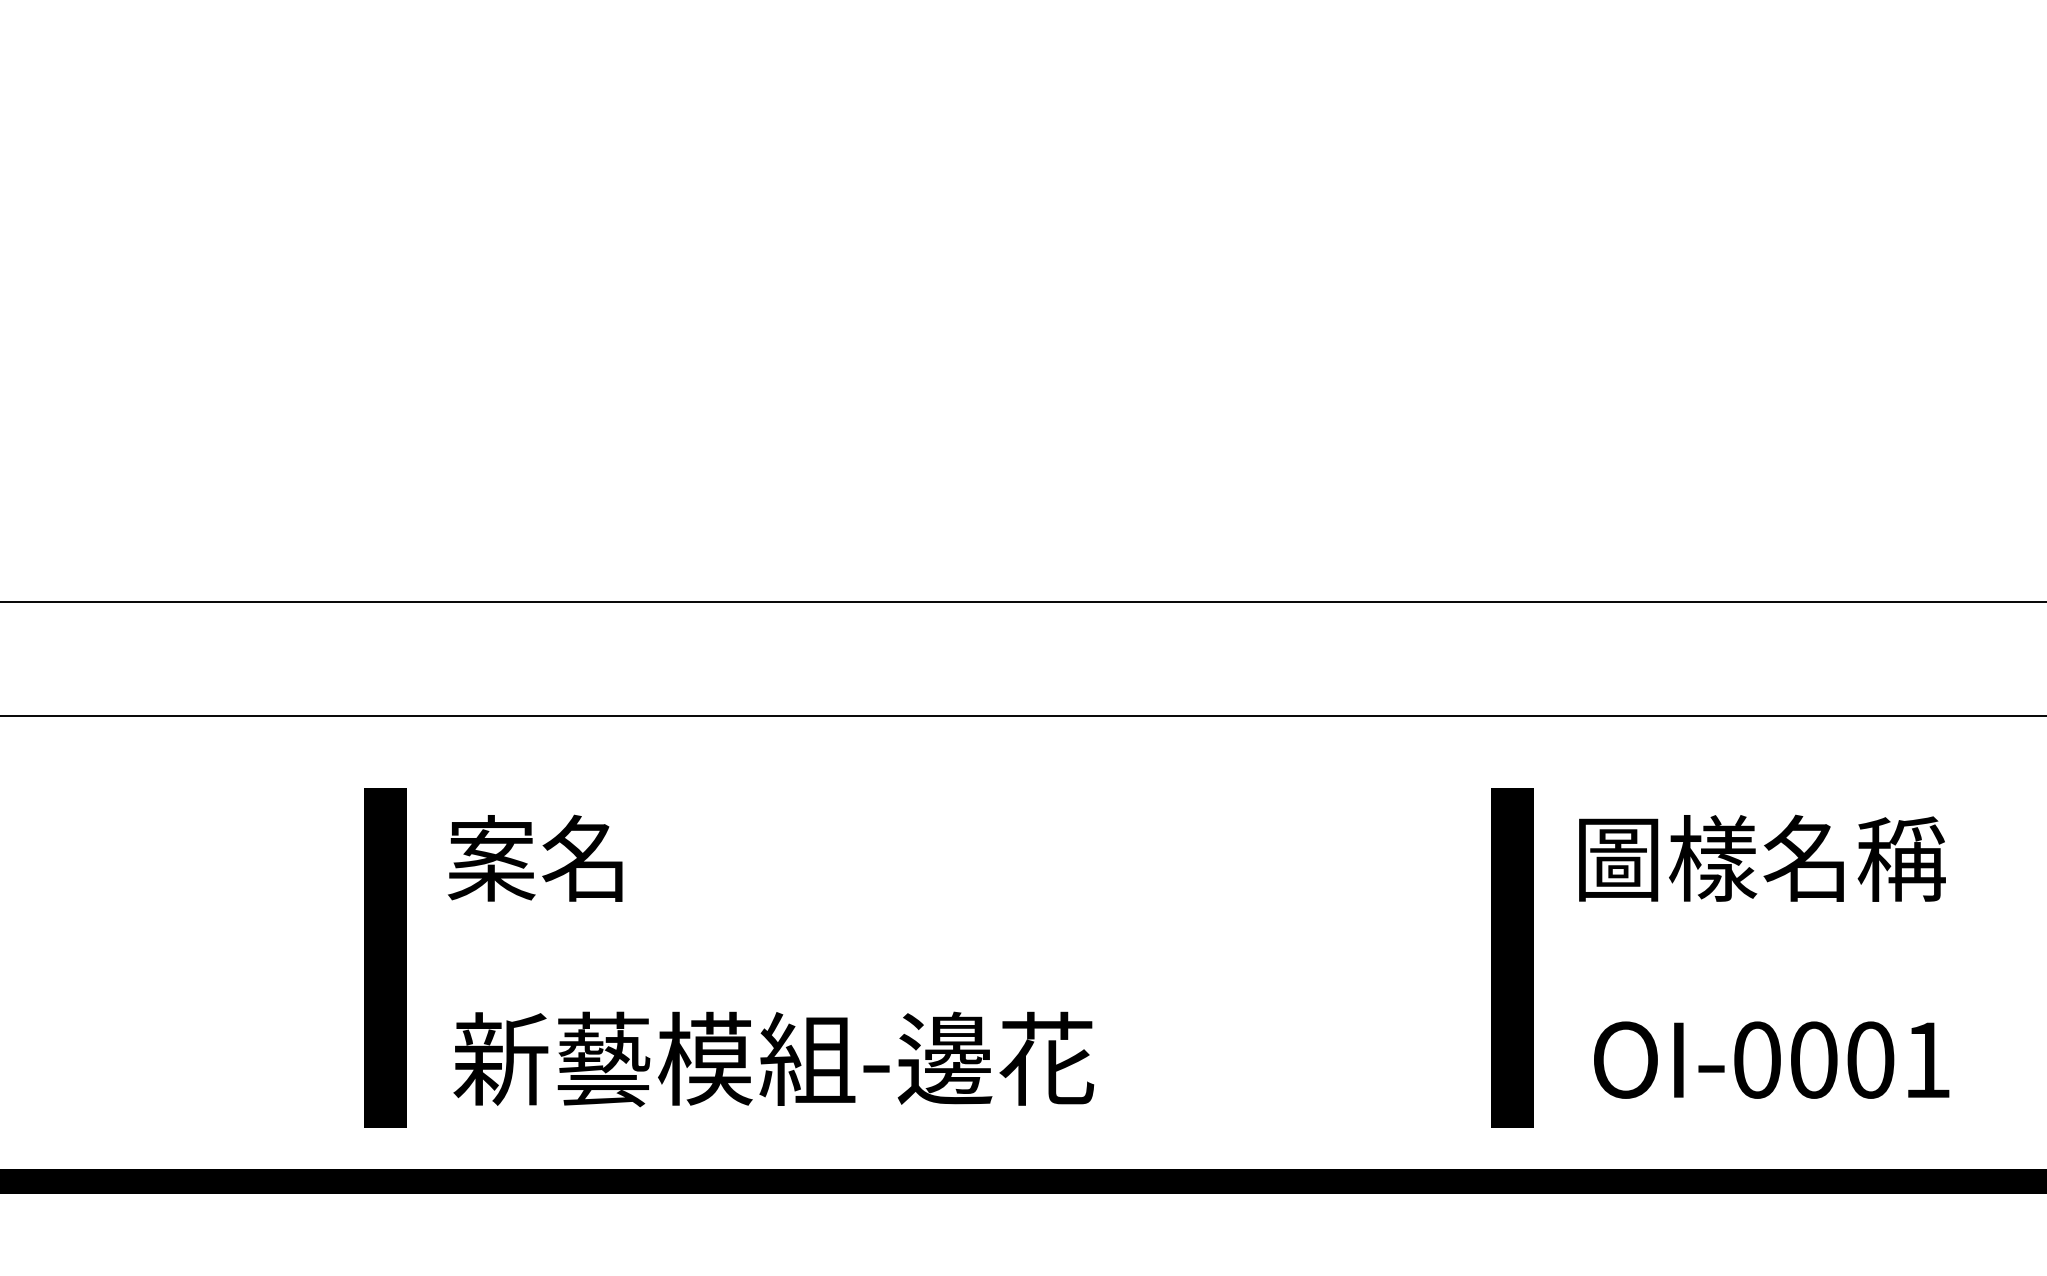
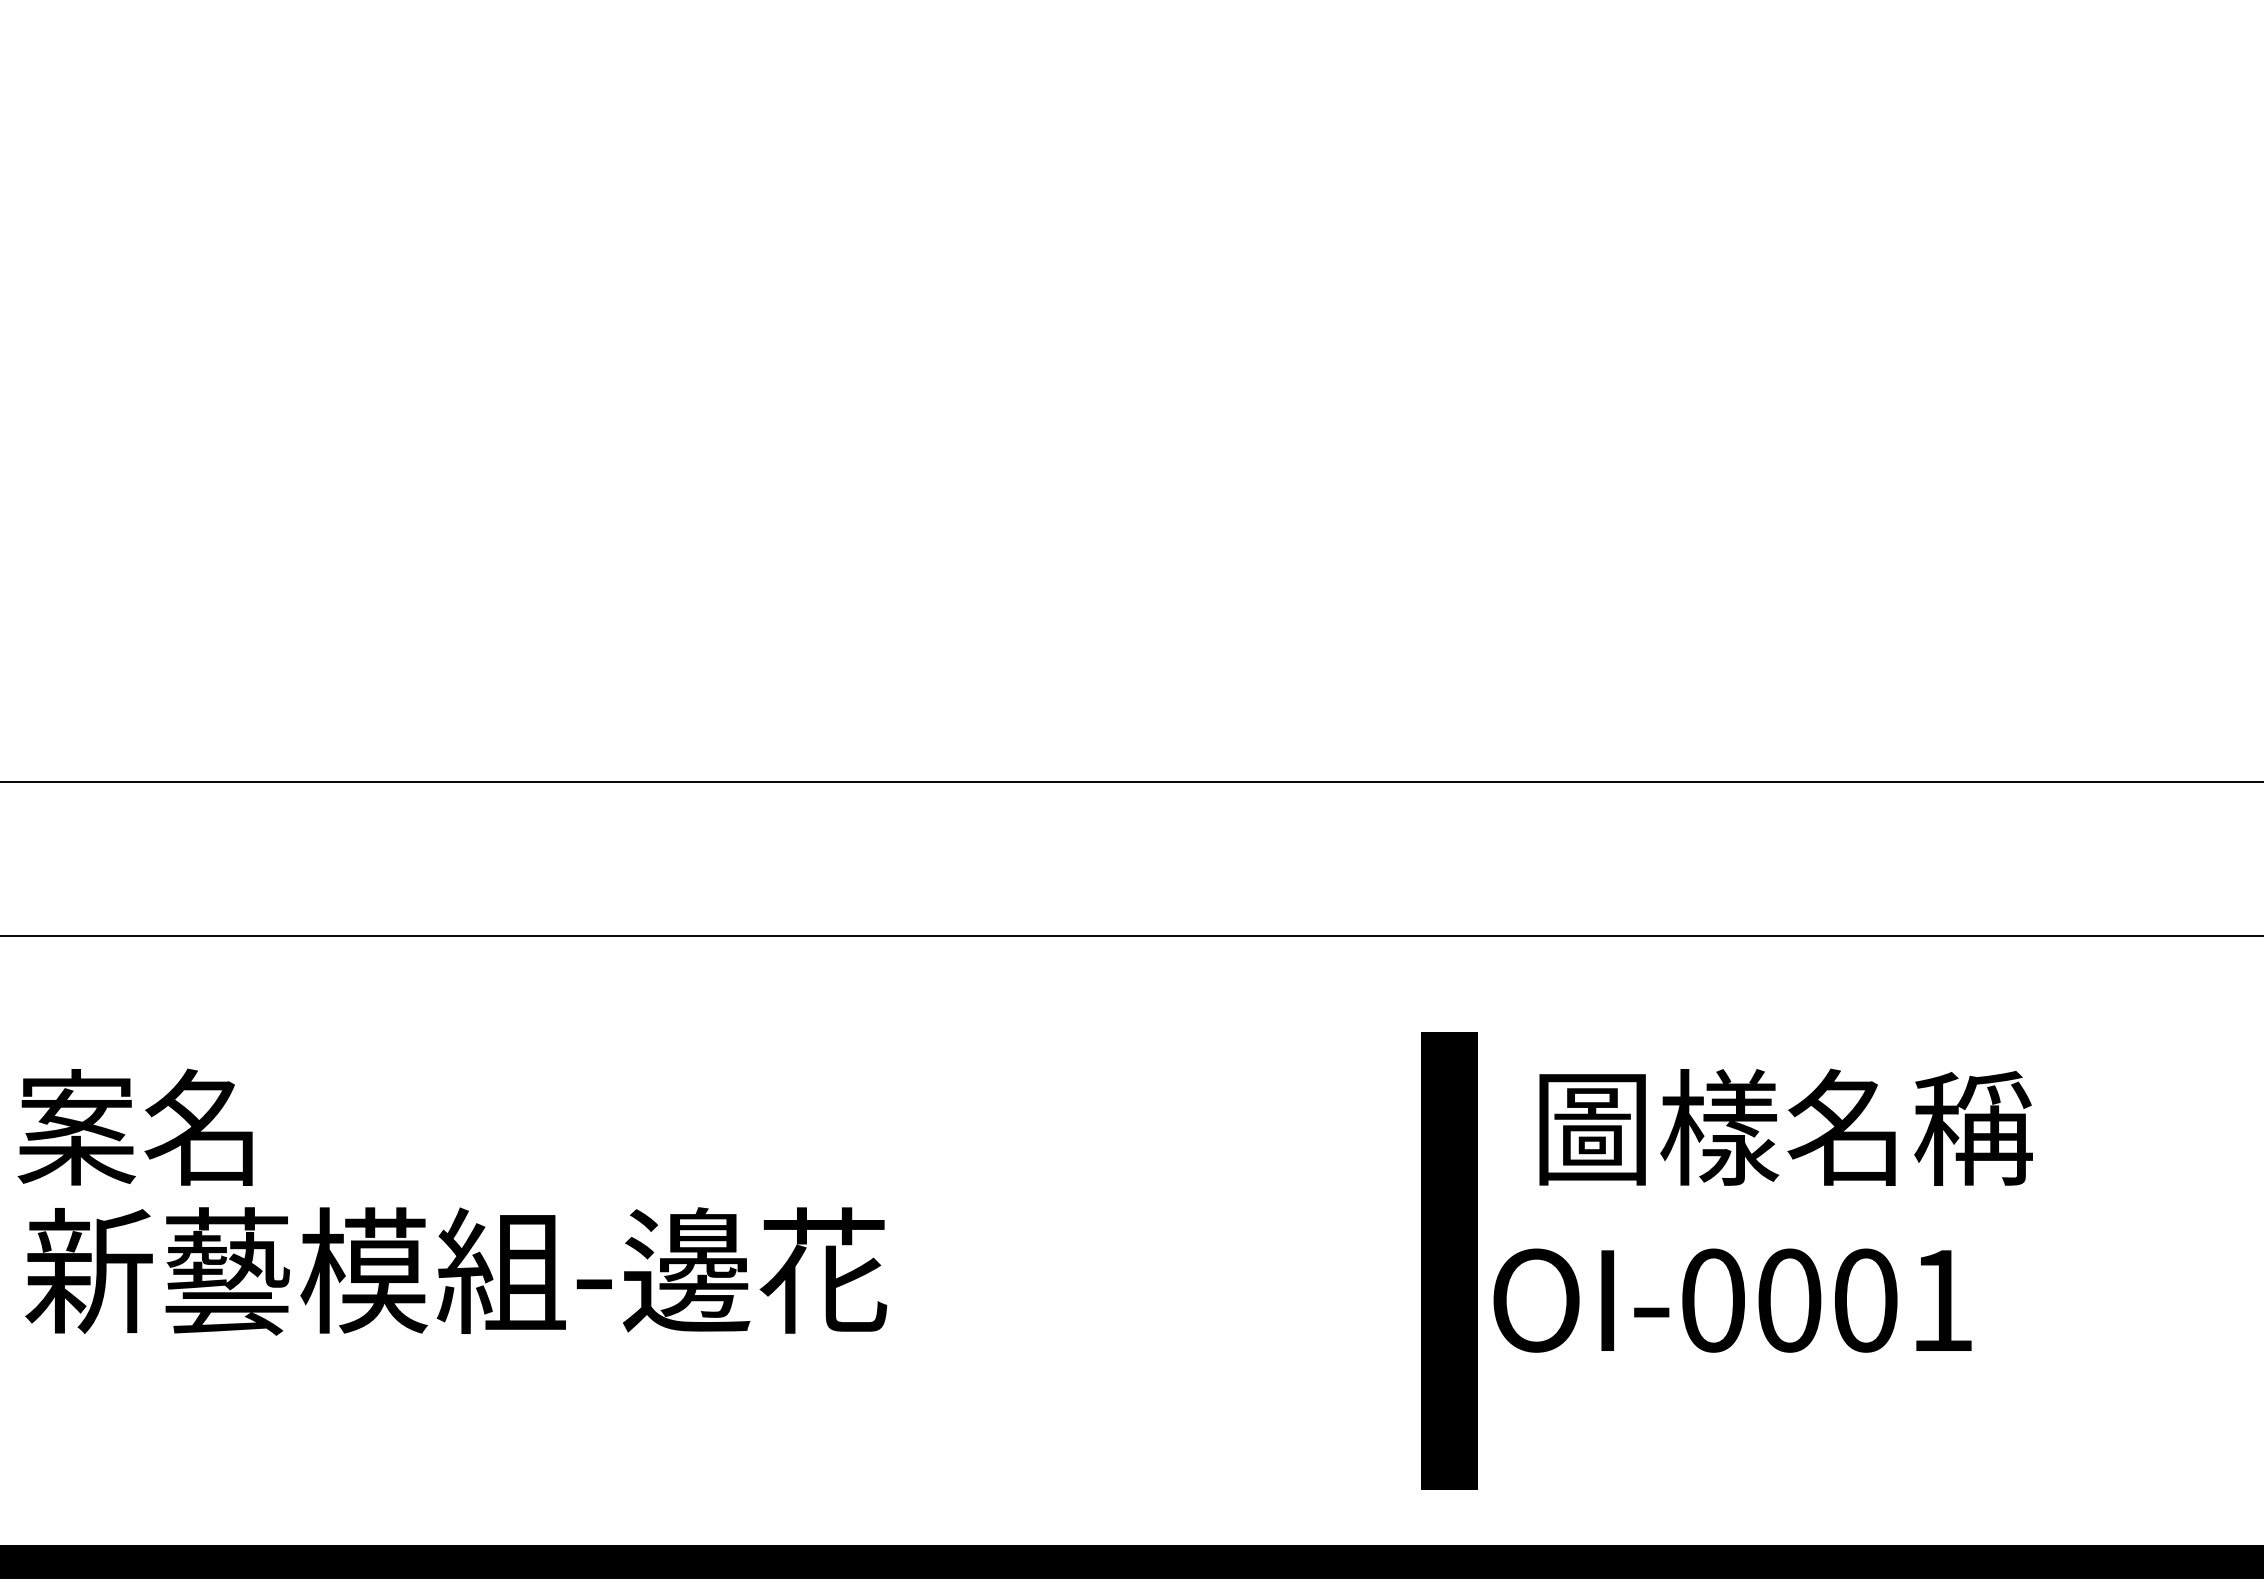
text: (773, 1059) -> (455, 1271), moved
text: (1771, 1059) -> (1732, 1299), moved

